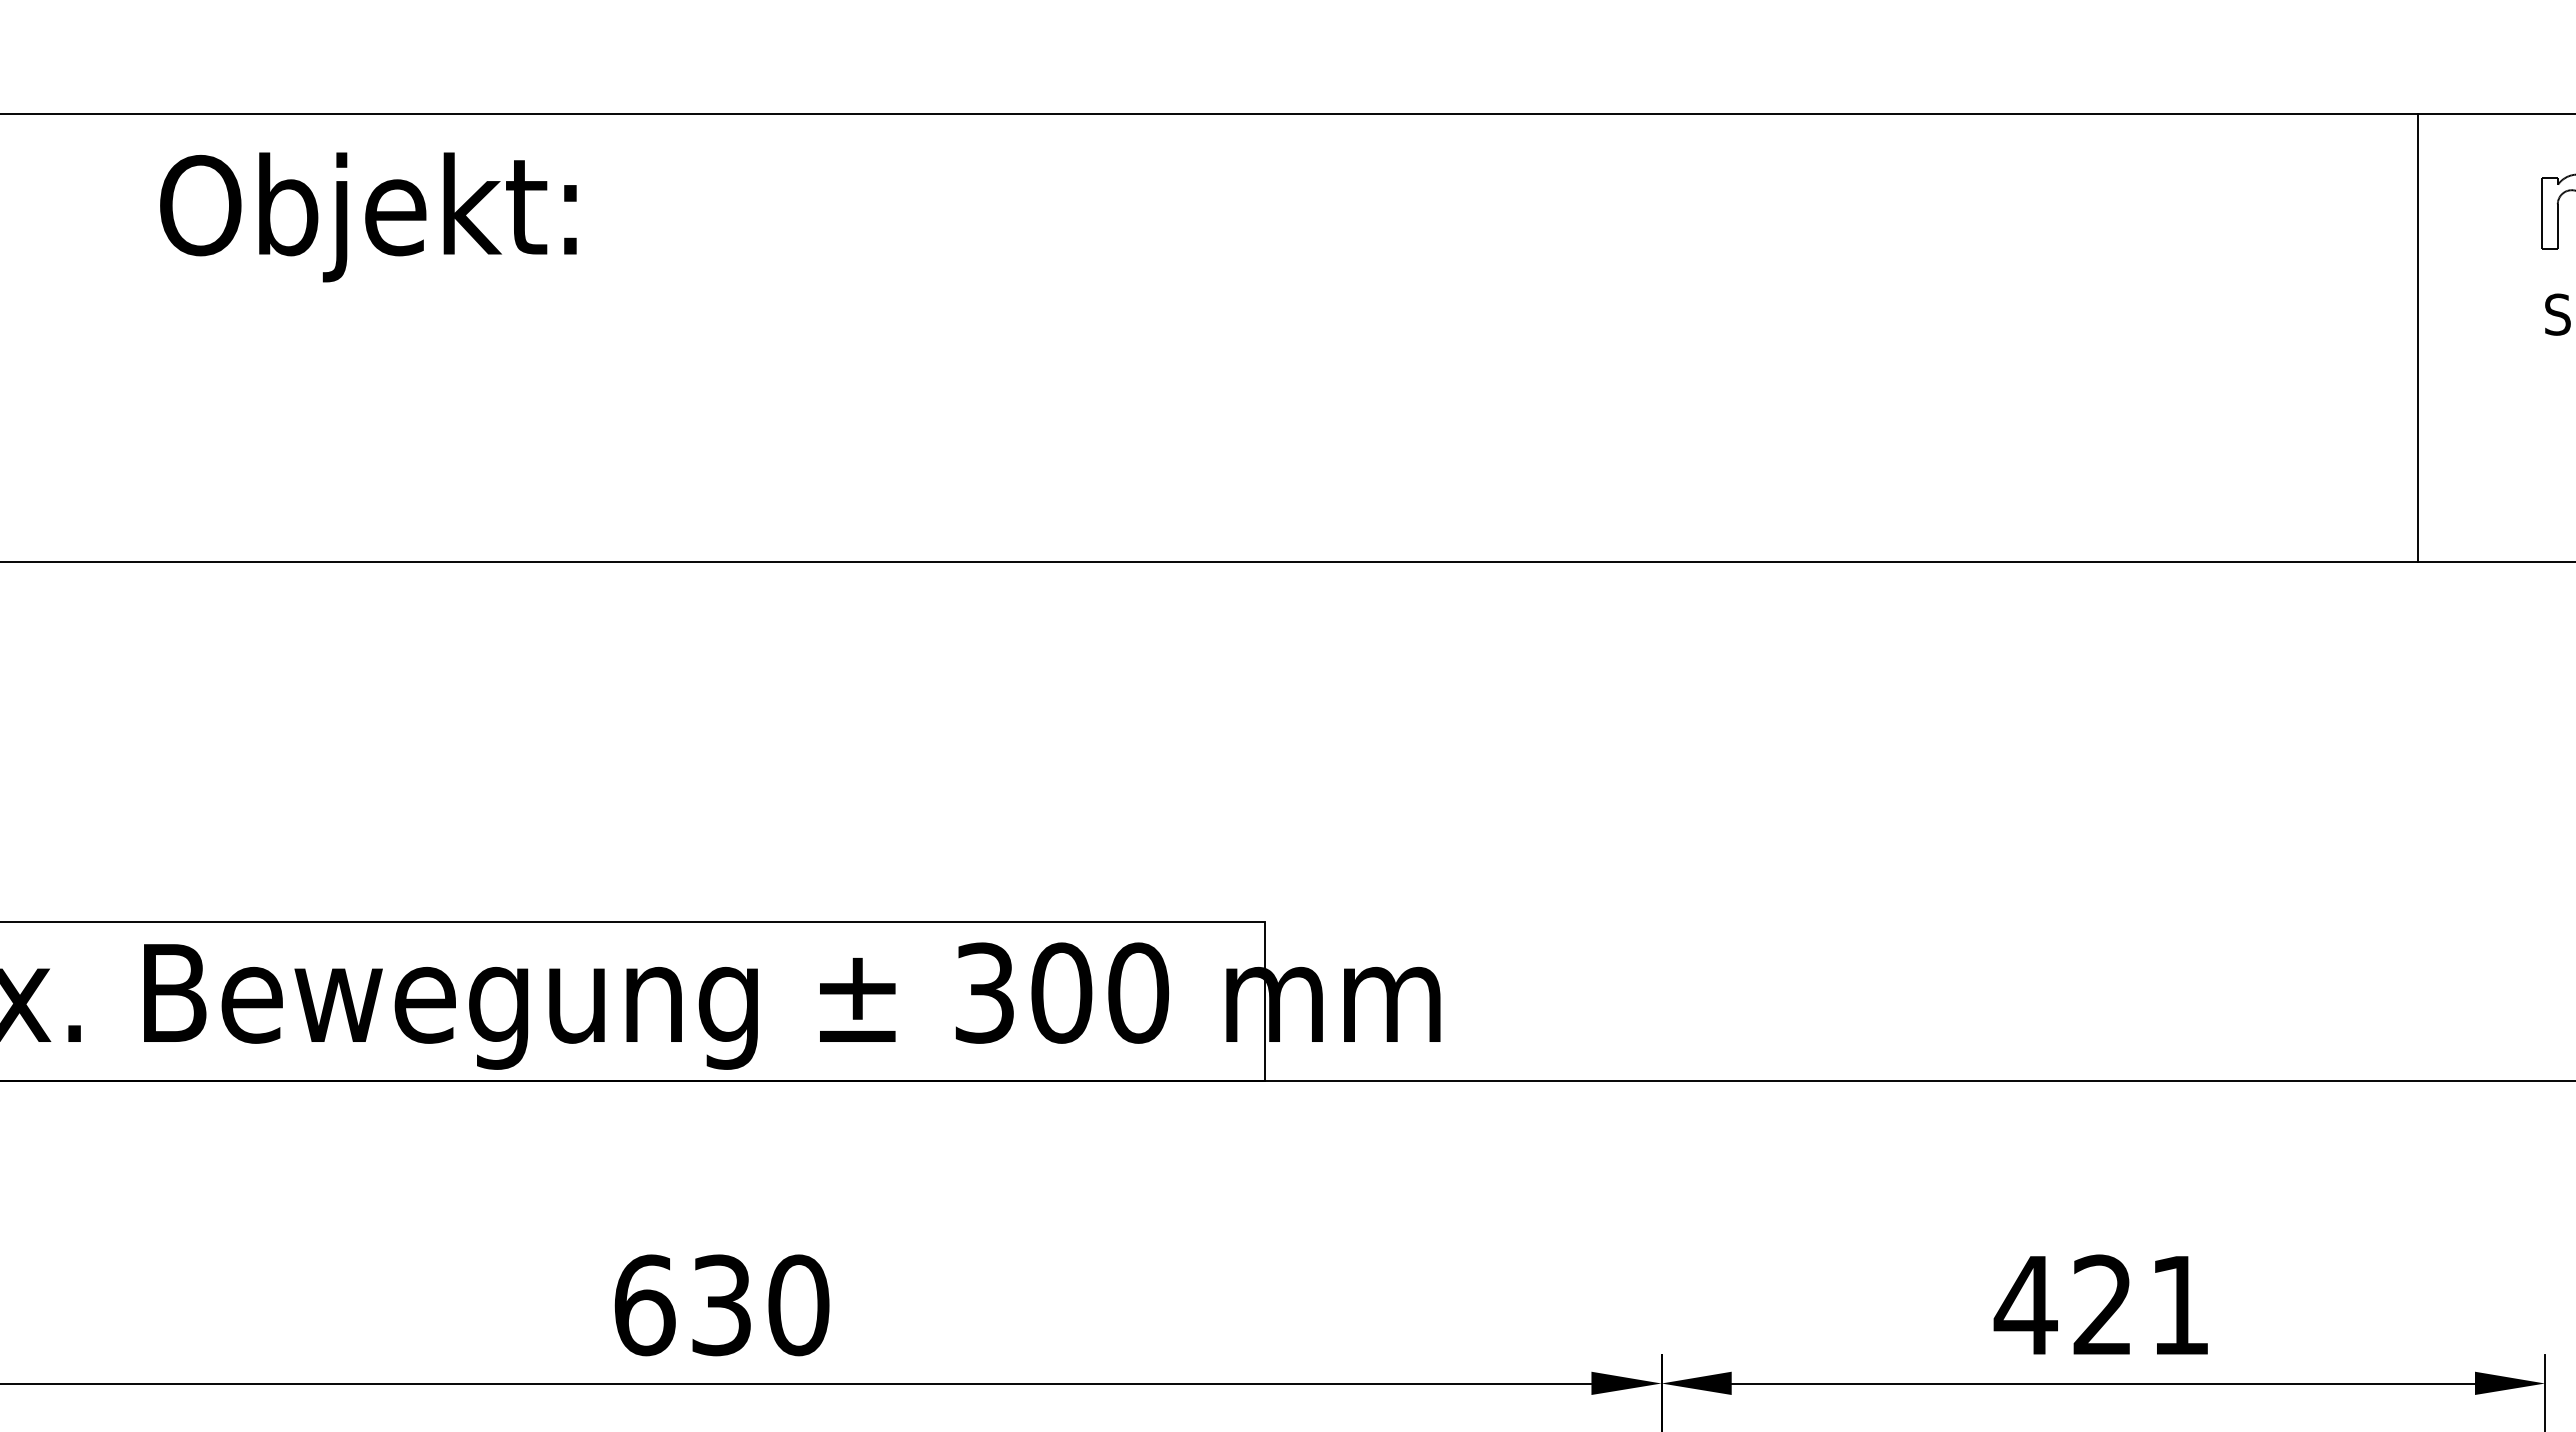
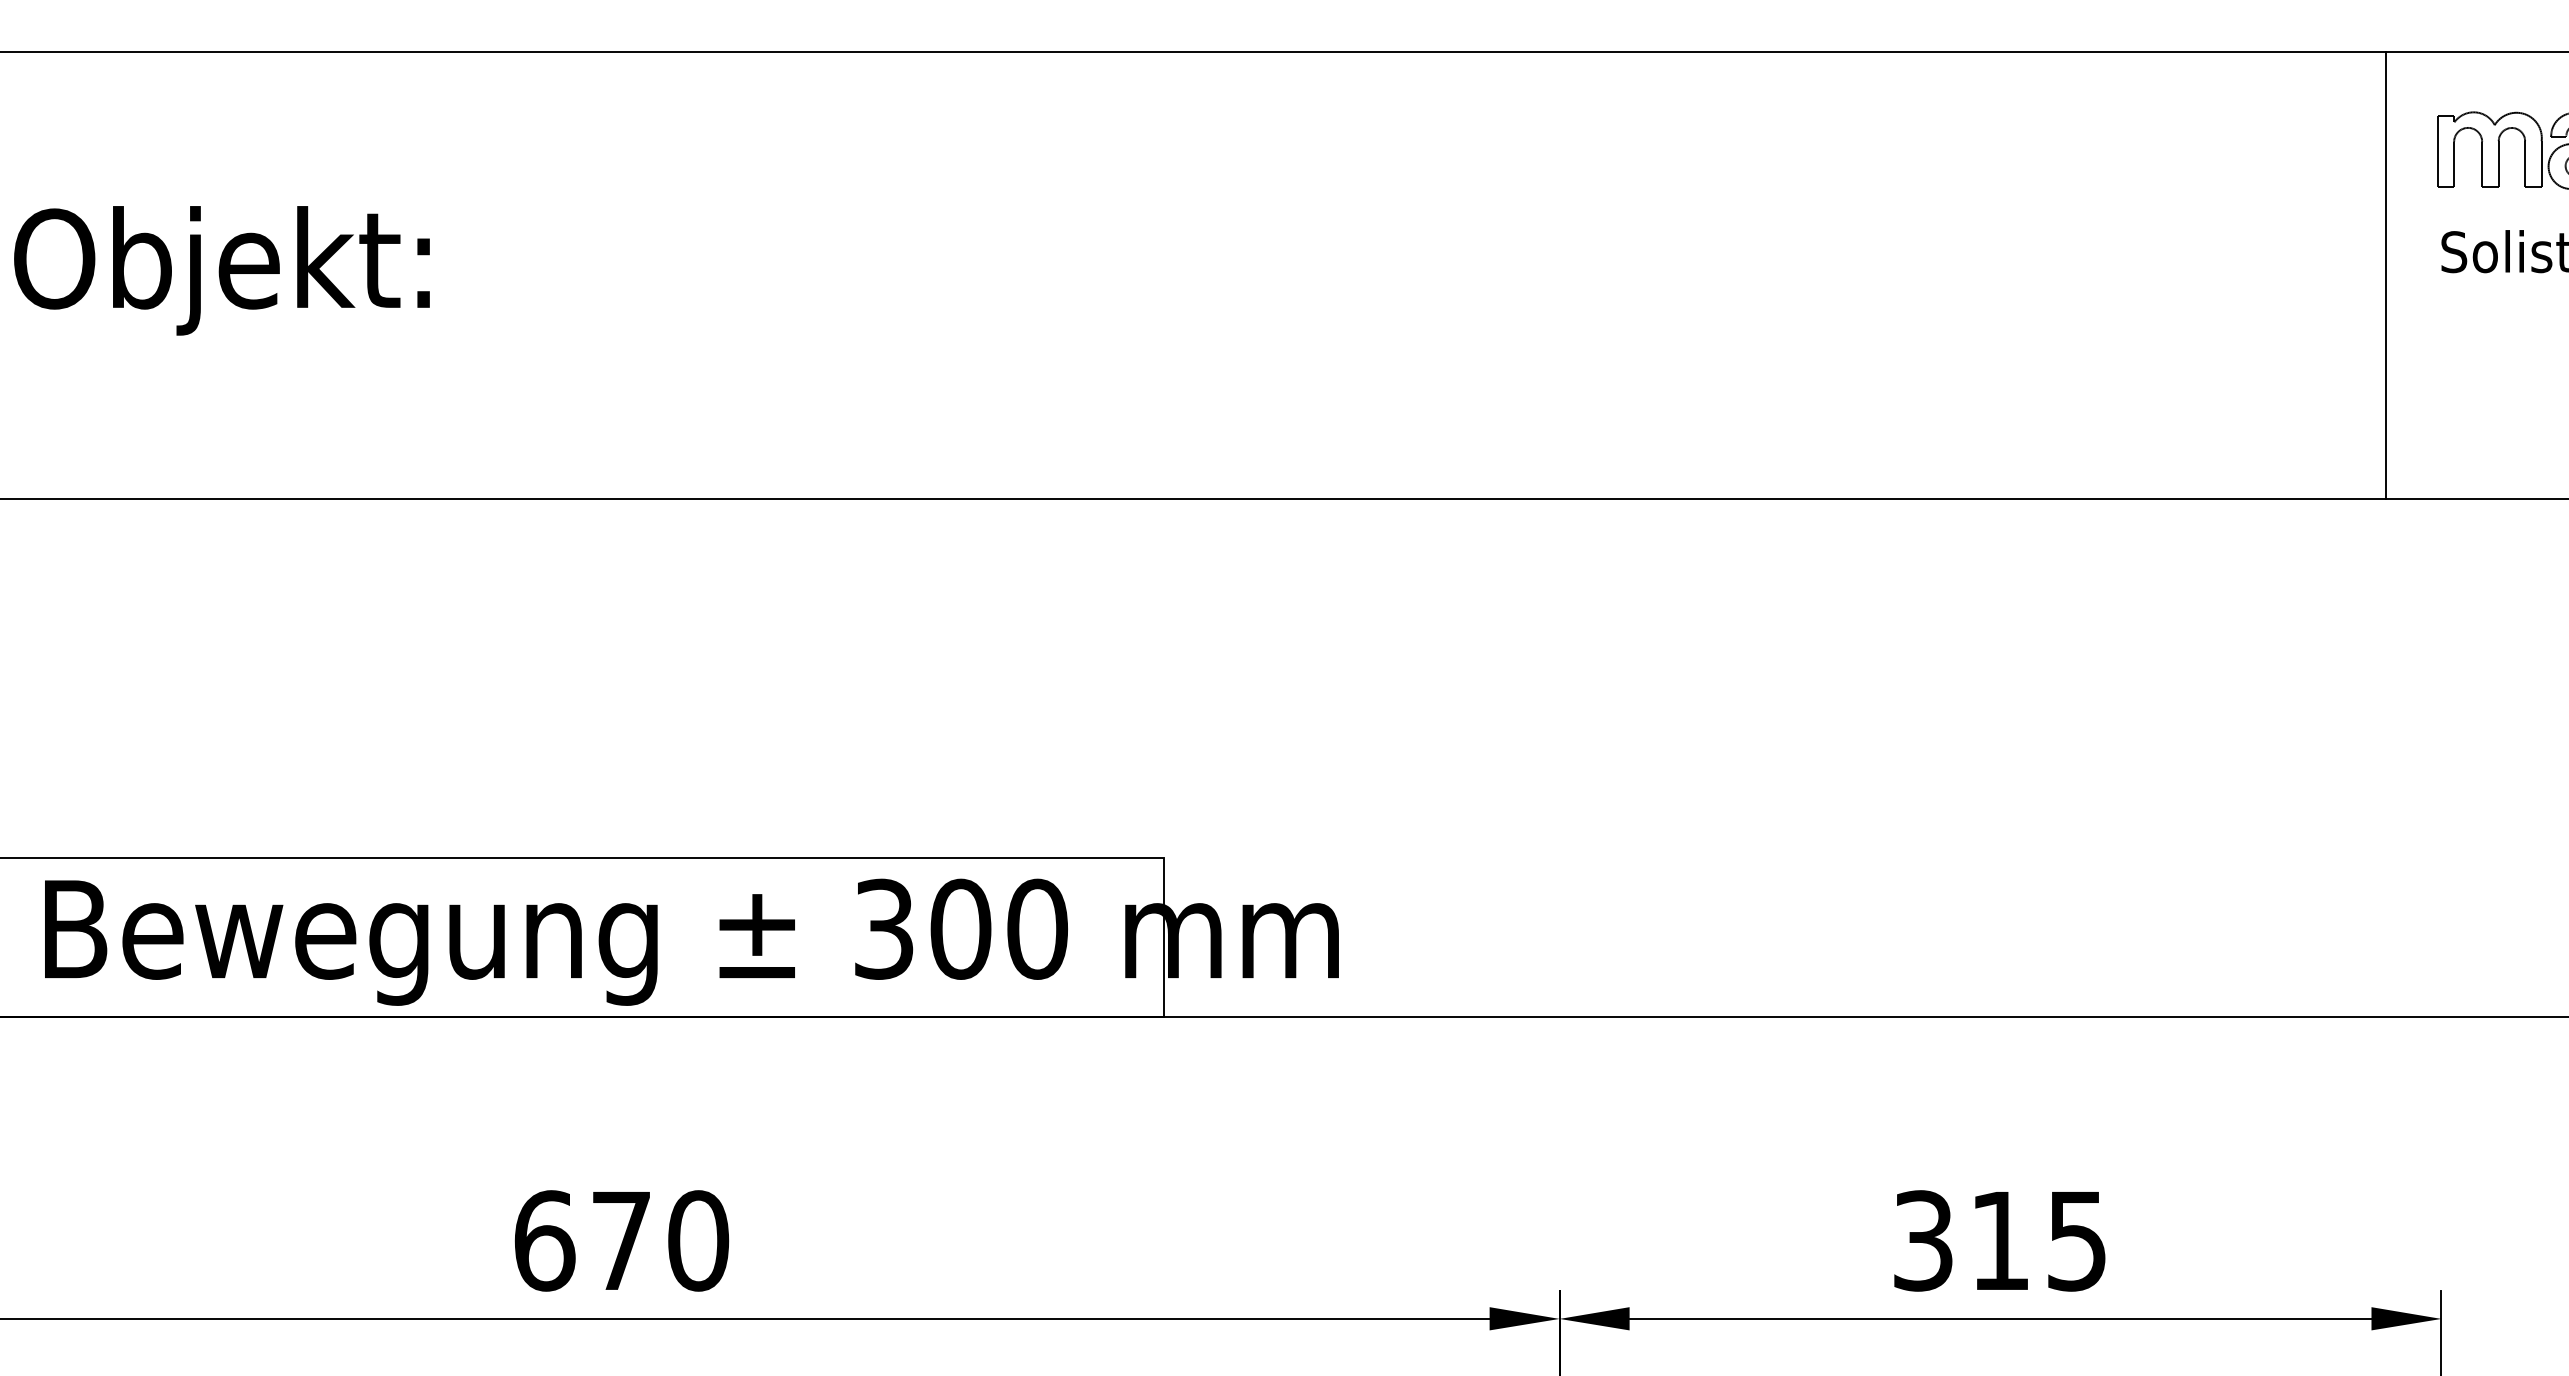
text: (368, 217) -> (222, 270), moved
line: (2418, 337) -> (2385, 274), moved
text: (721, 1305) -> (621, 1241), 630 -> 670
text: (2100, 1305) -> (1997, 1241), 421 -> 315

